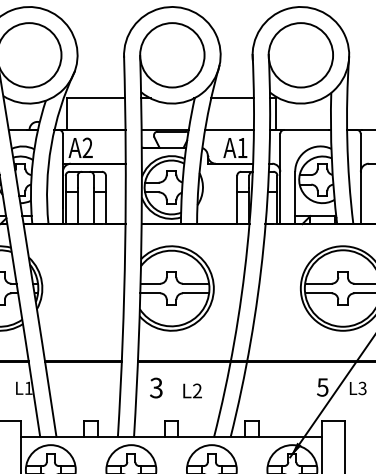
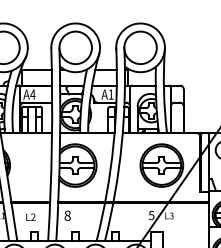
text: (86, 147) -> (32, 94), A2 -> A4
text: (156, 387) -> (67, 215), 3 -> 8
text: (191, 389) -> (30, 216), moved

